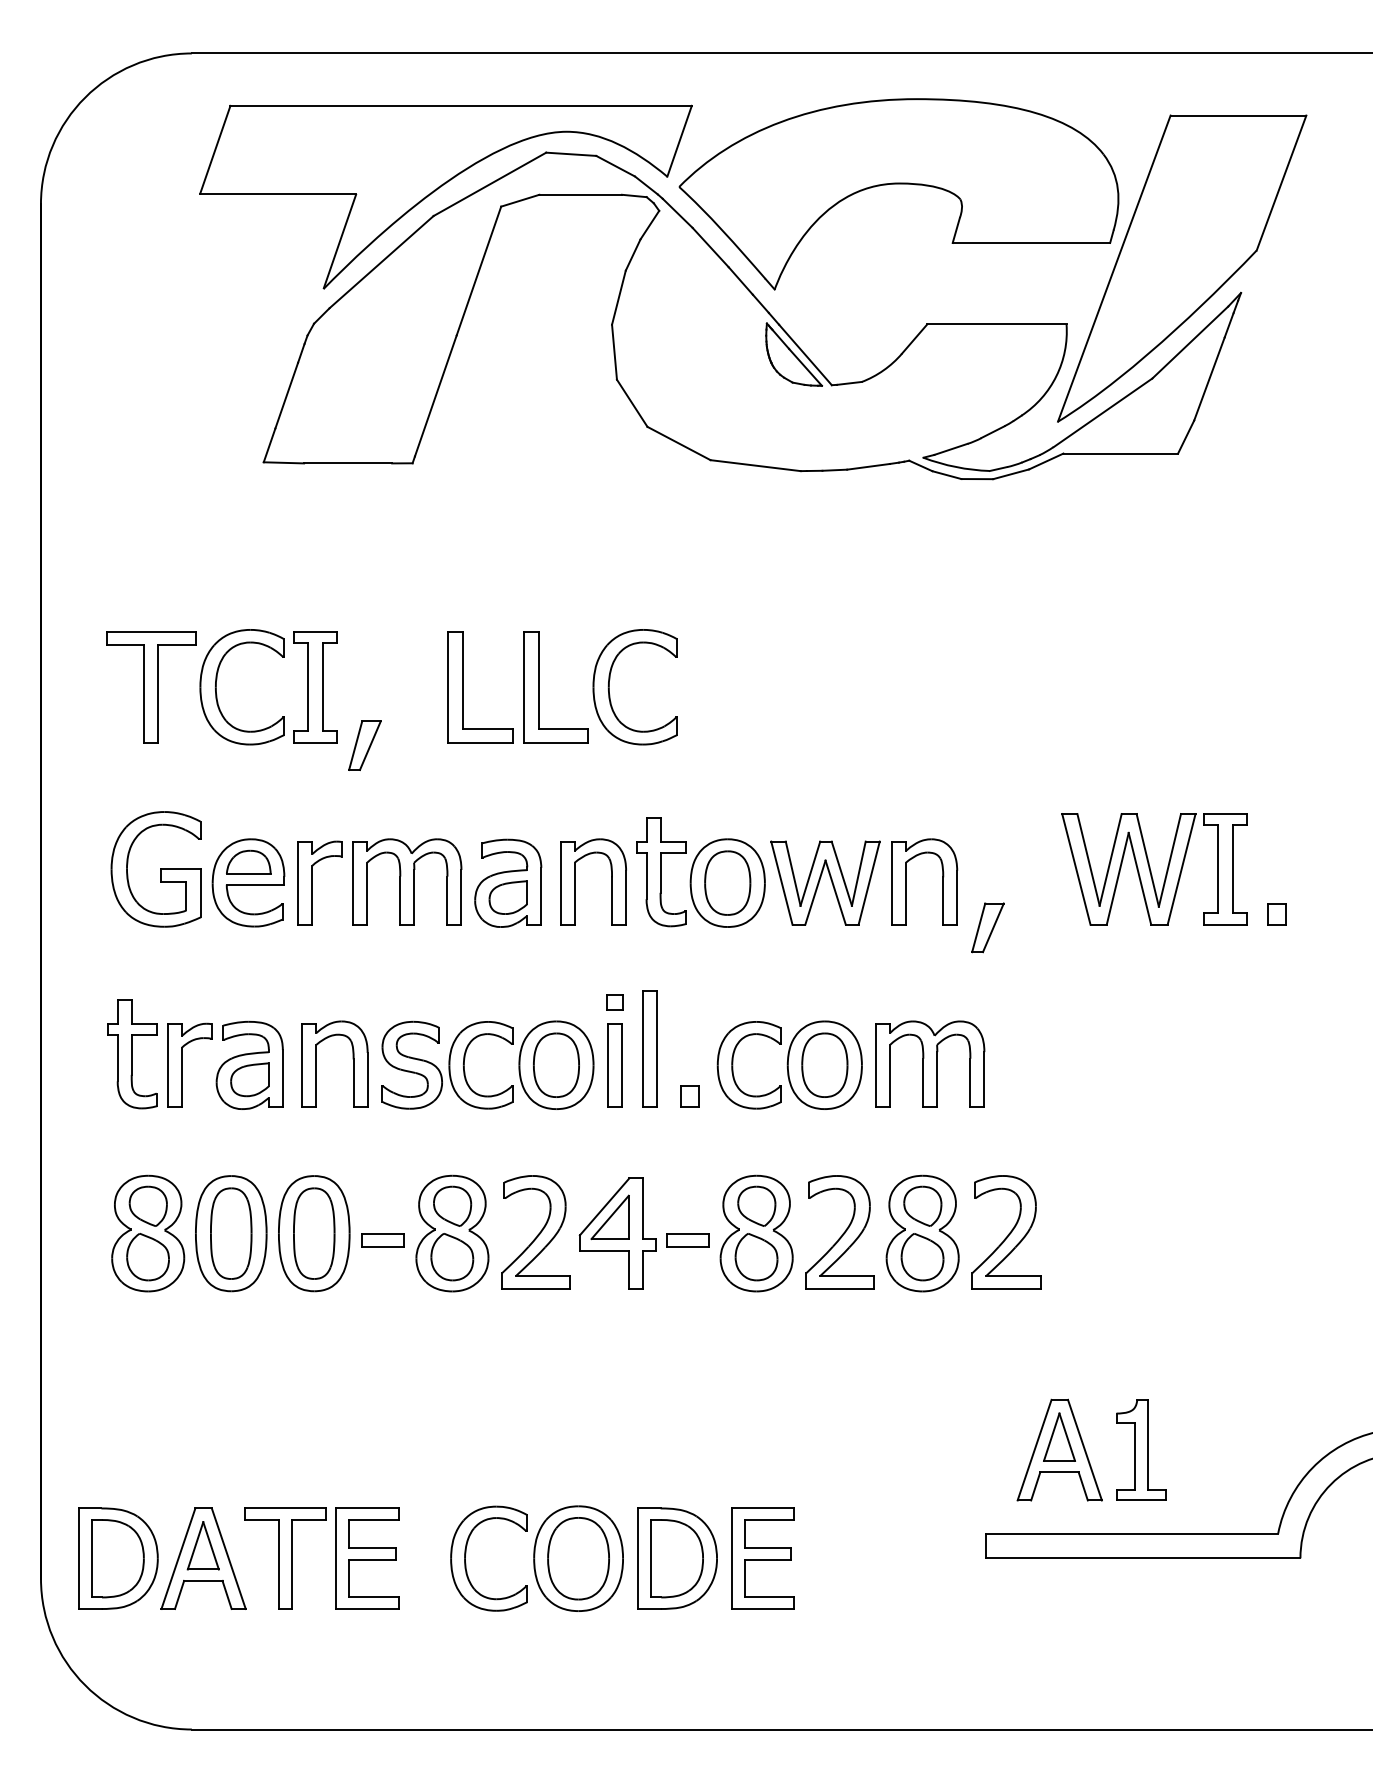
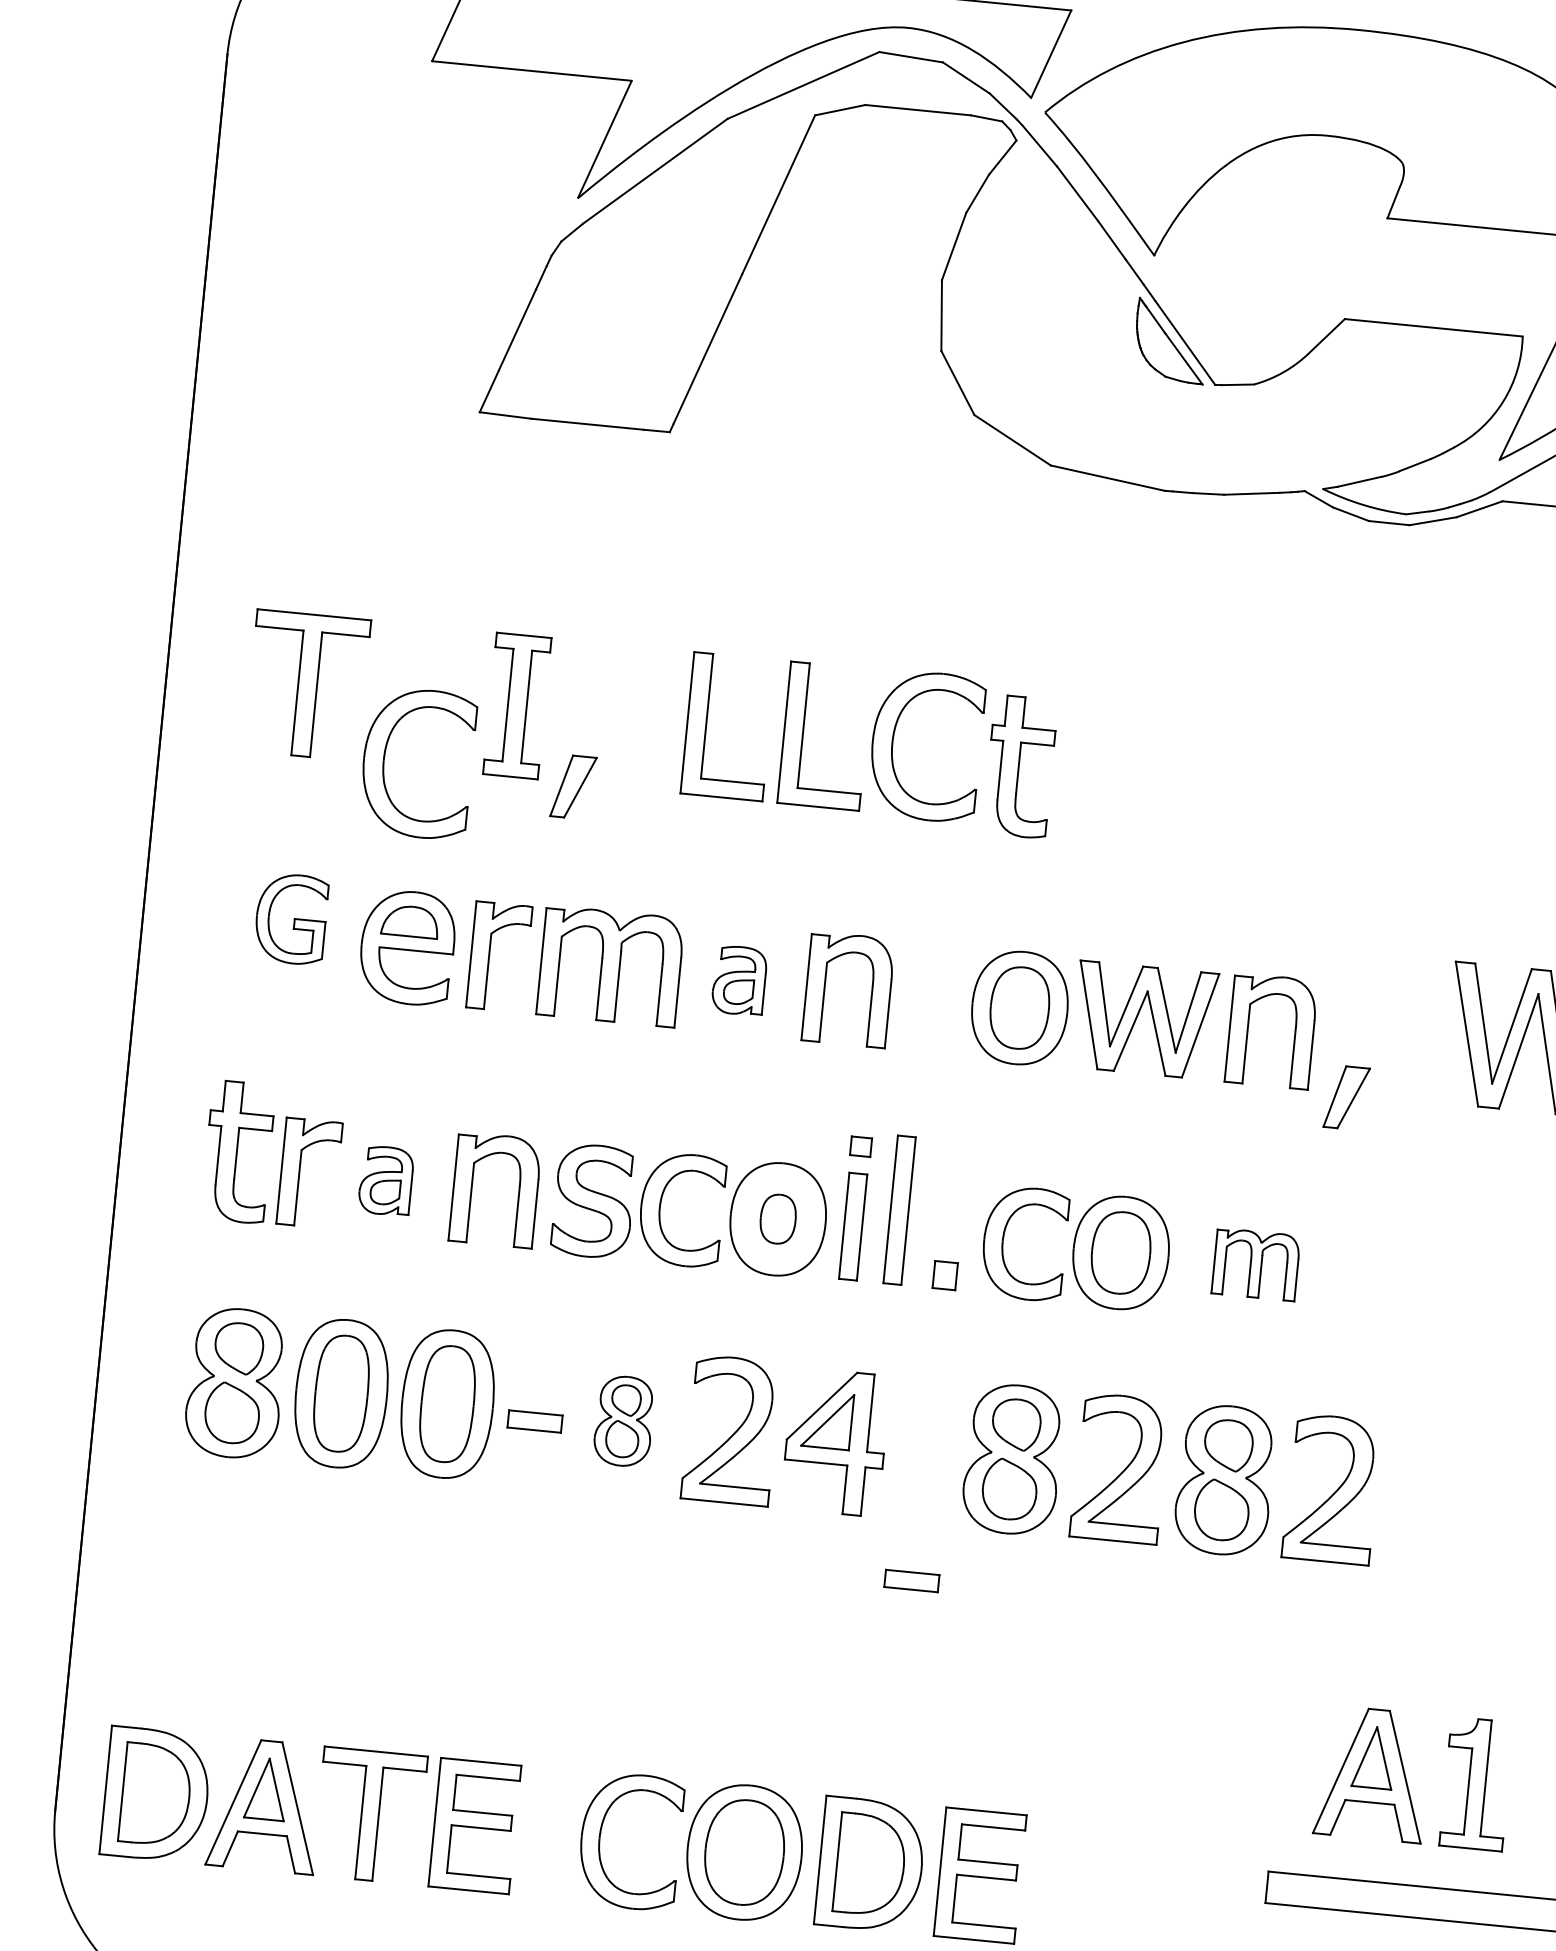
part: (216, 687) -> (384, 760), moved
part: (155, 869) -> (290, 918), size x0.6
part: (661, 872) -> (1019, 767), moved
part: (508, 882) -> (739, 979), size x0.6
part: (930, 1063) -> (1256, 1263), size x0.6
part: (249, 1064) -> (386, 1179), size x0.6
part: (556, 1064) -> (778, 1218), size x0.6
part: (452, 1233) -> (624, 1421), size x0.6
part: (687, 1240) -> (911, 1581), moved

